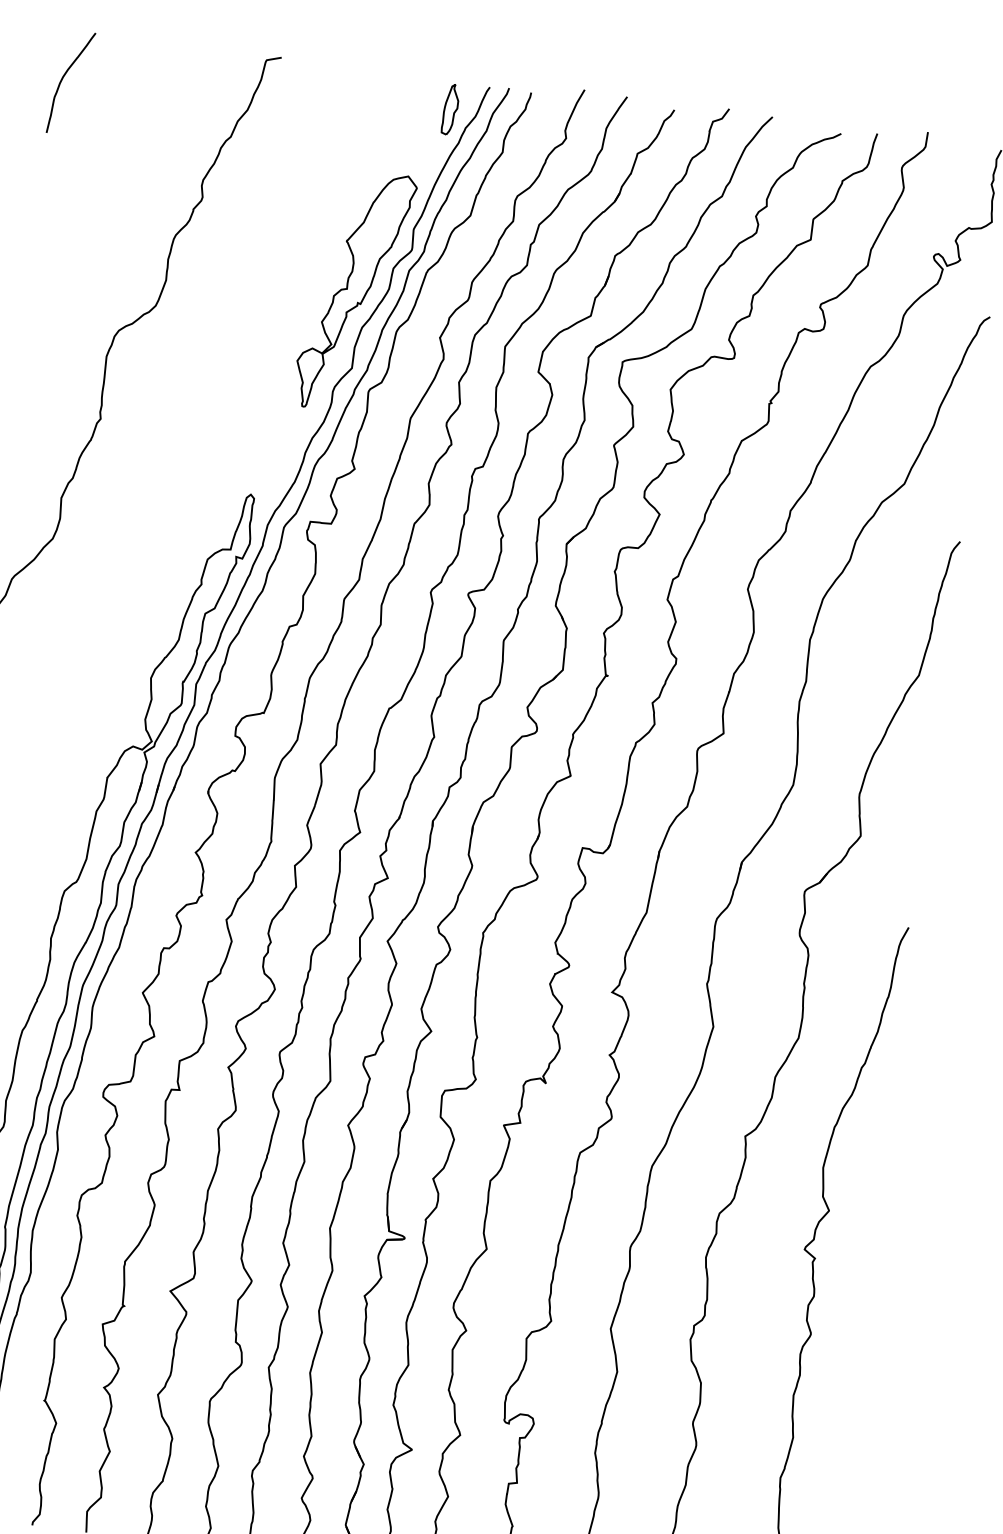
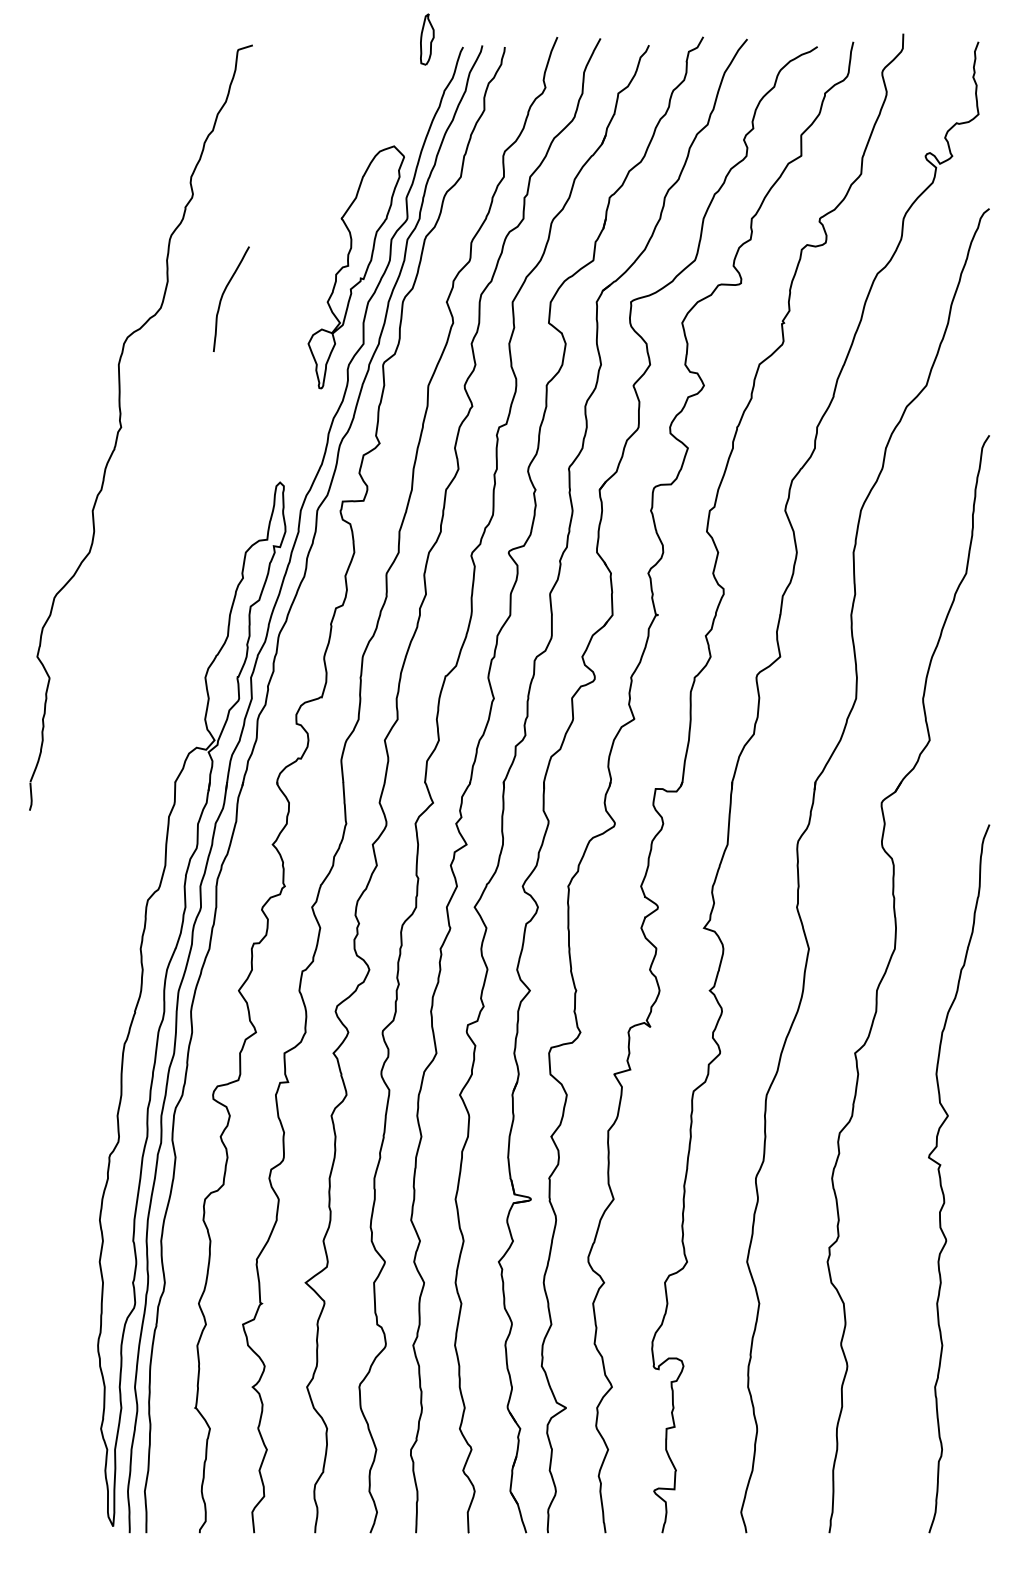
curve: (63, 78) -> (223, 295), moved
part: (450, 109) -> (427, 39), moved

